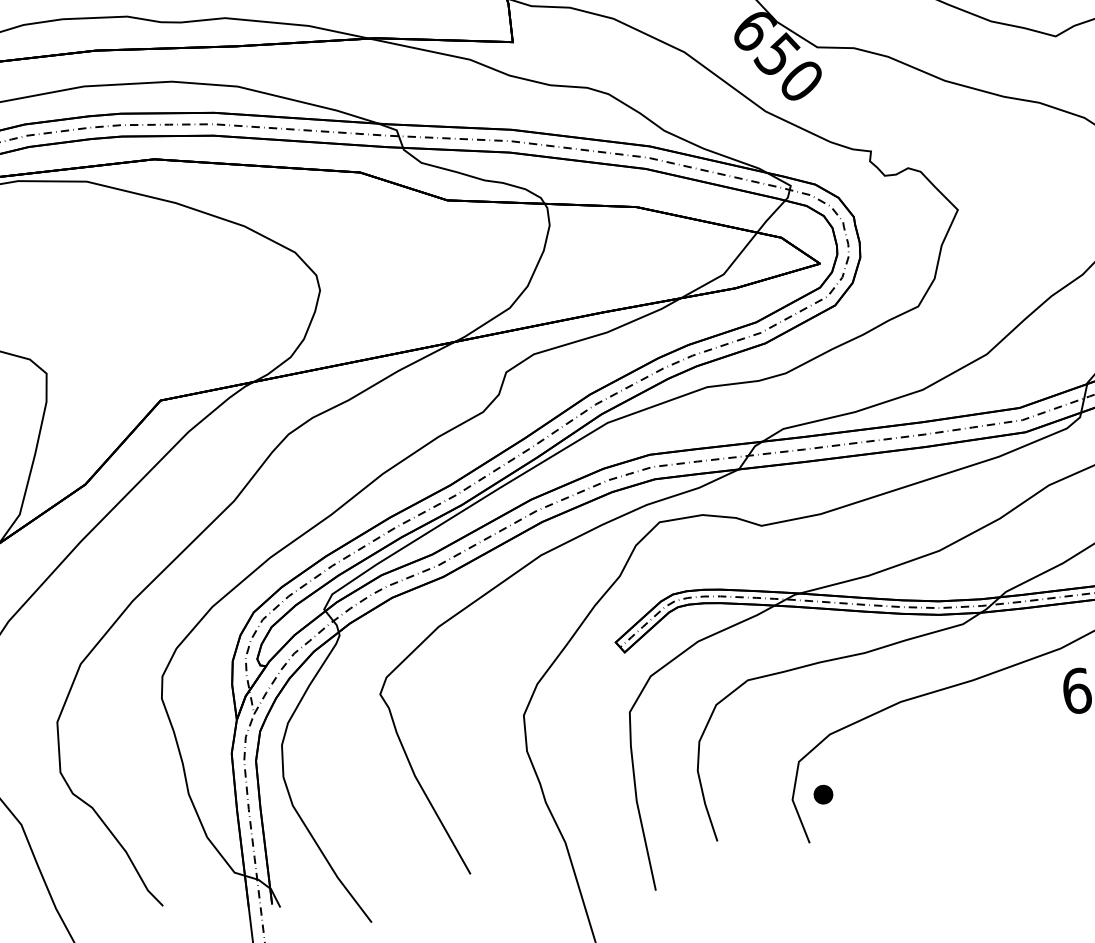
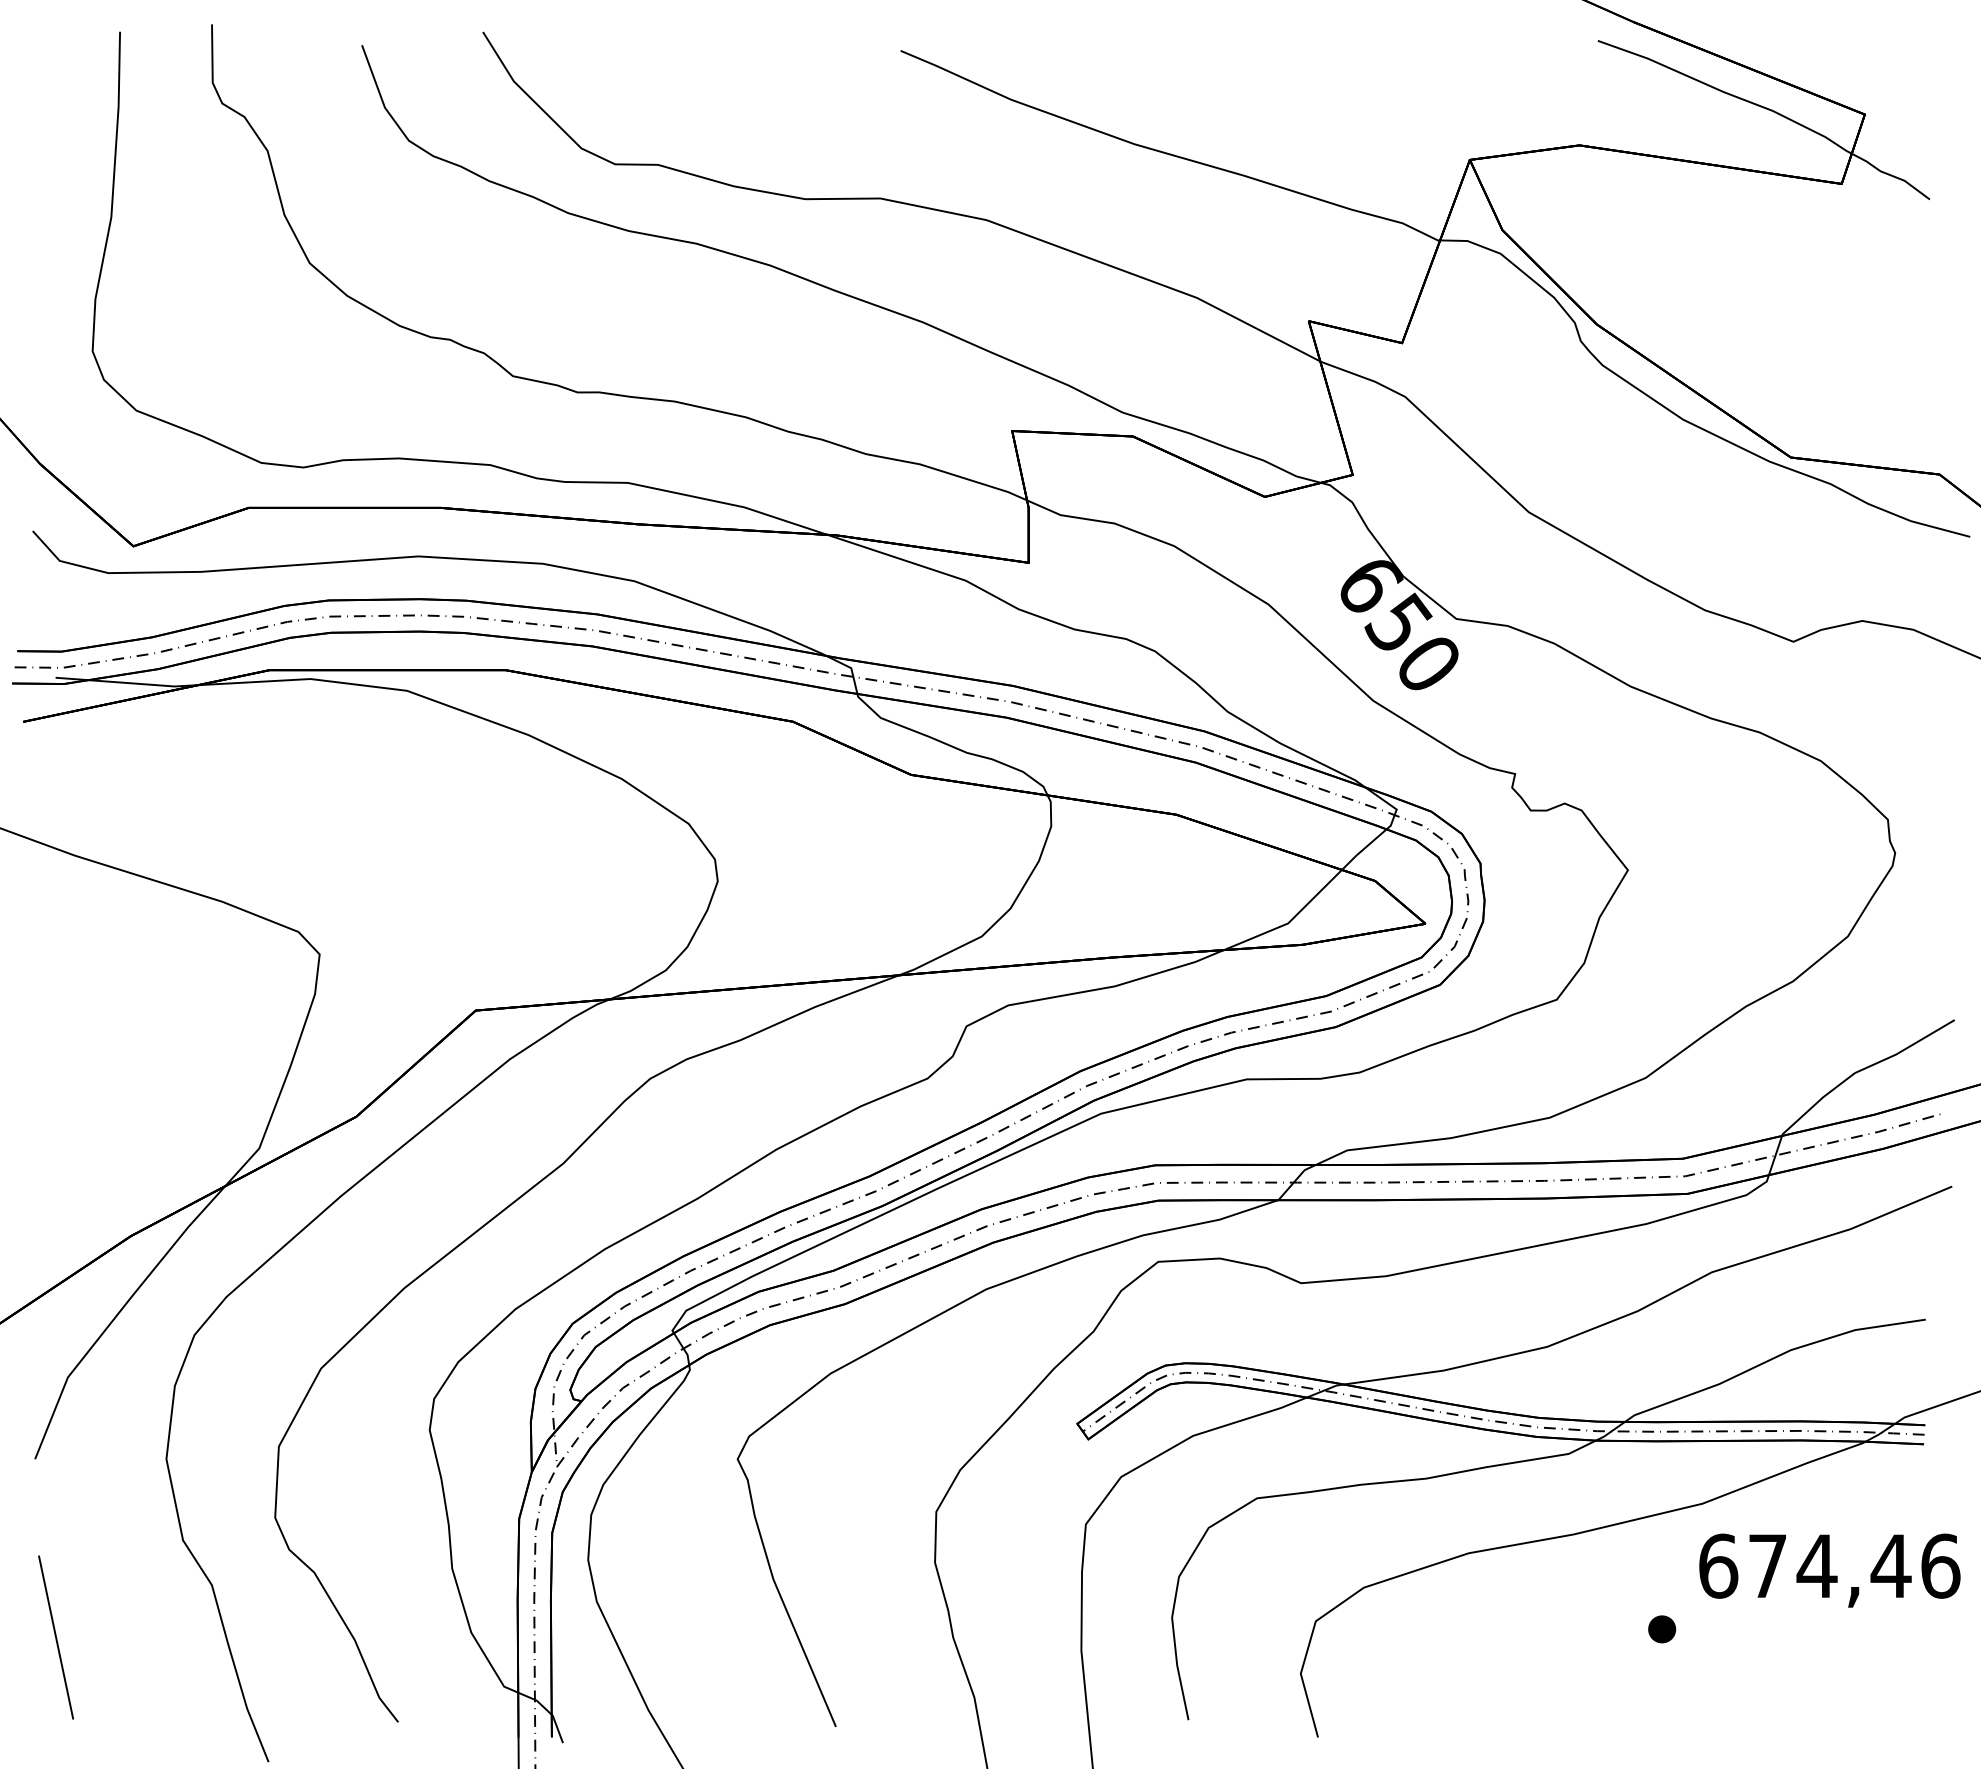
part: (823, 794) -> (1662, 1629), moved

